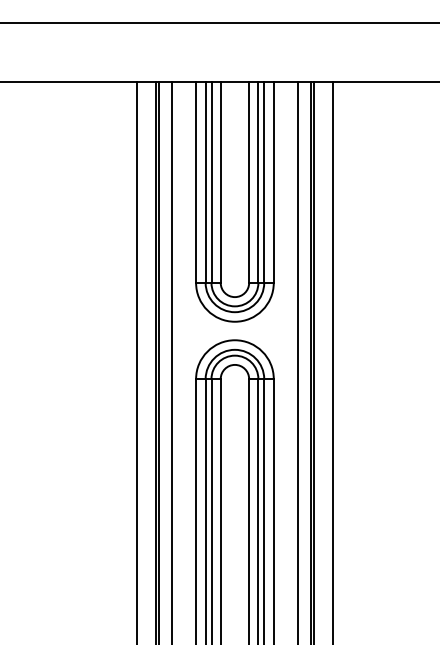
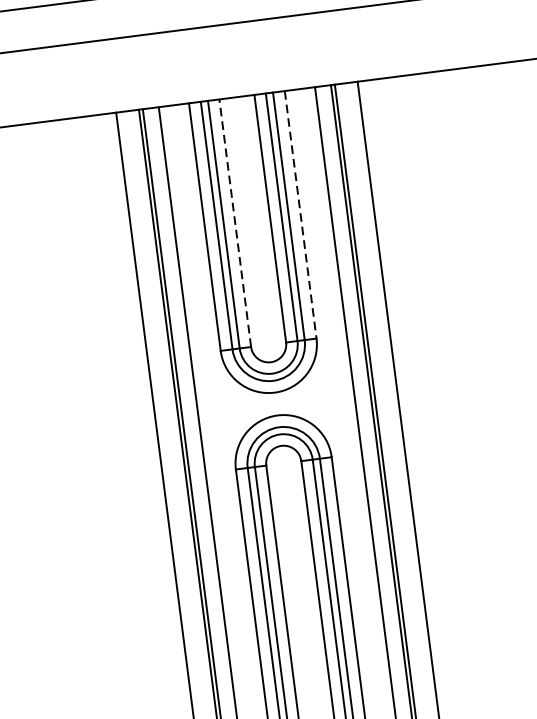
line: (220, 182) -> (234, 223), solid -> dashed
line: (273, 183) -> (300, 216), solid -> dashed

